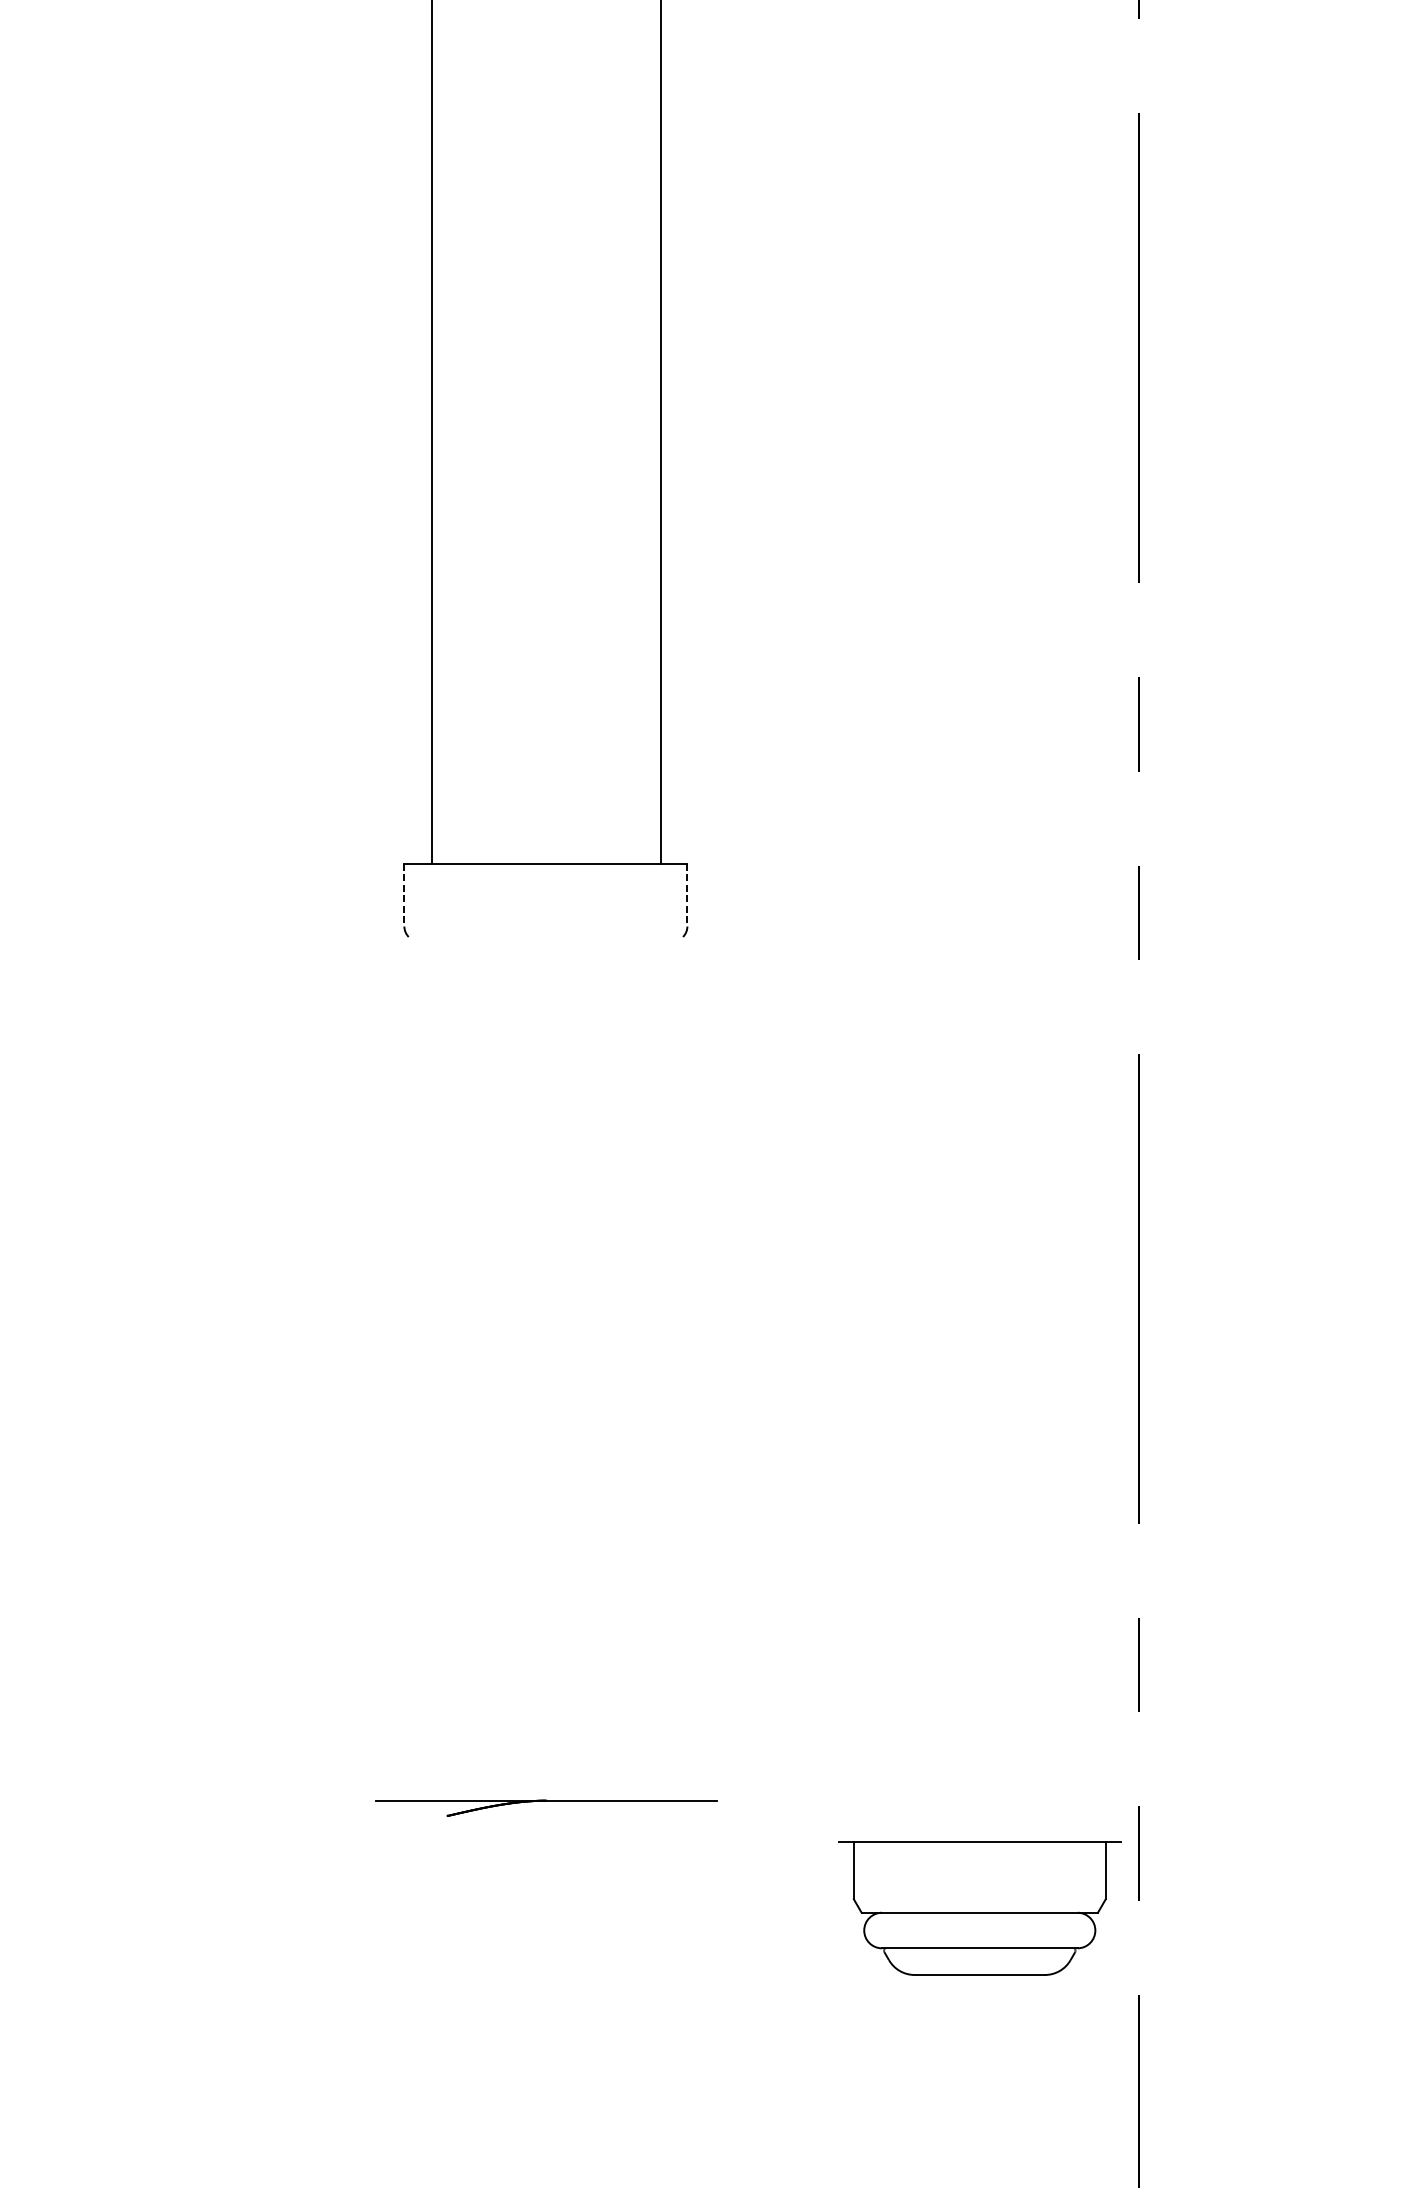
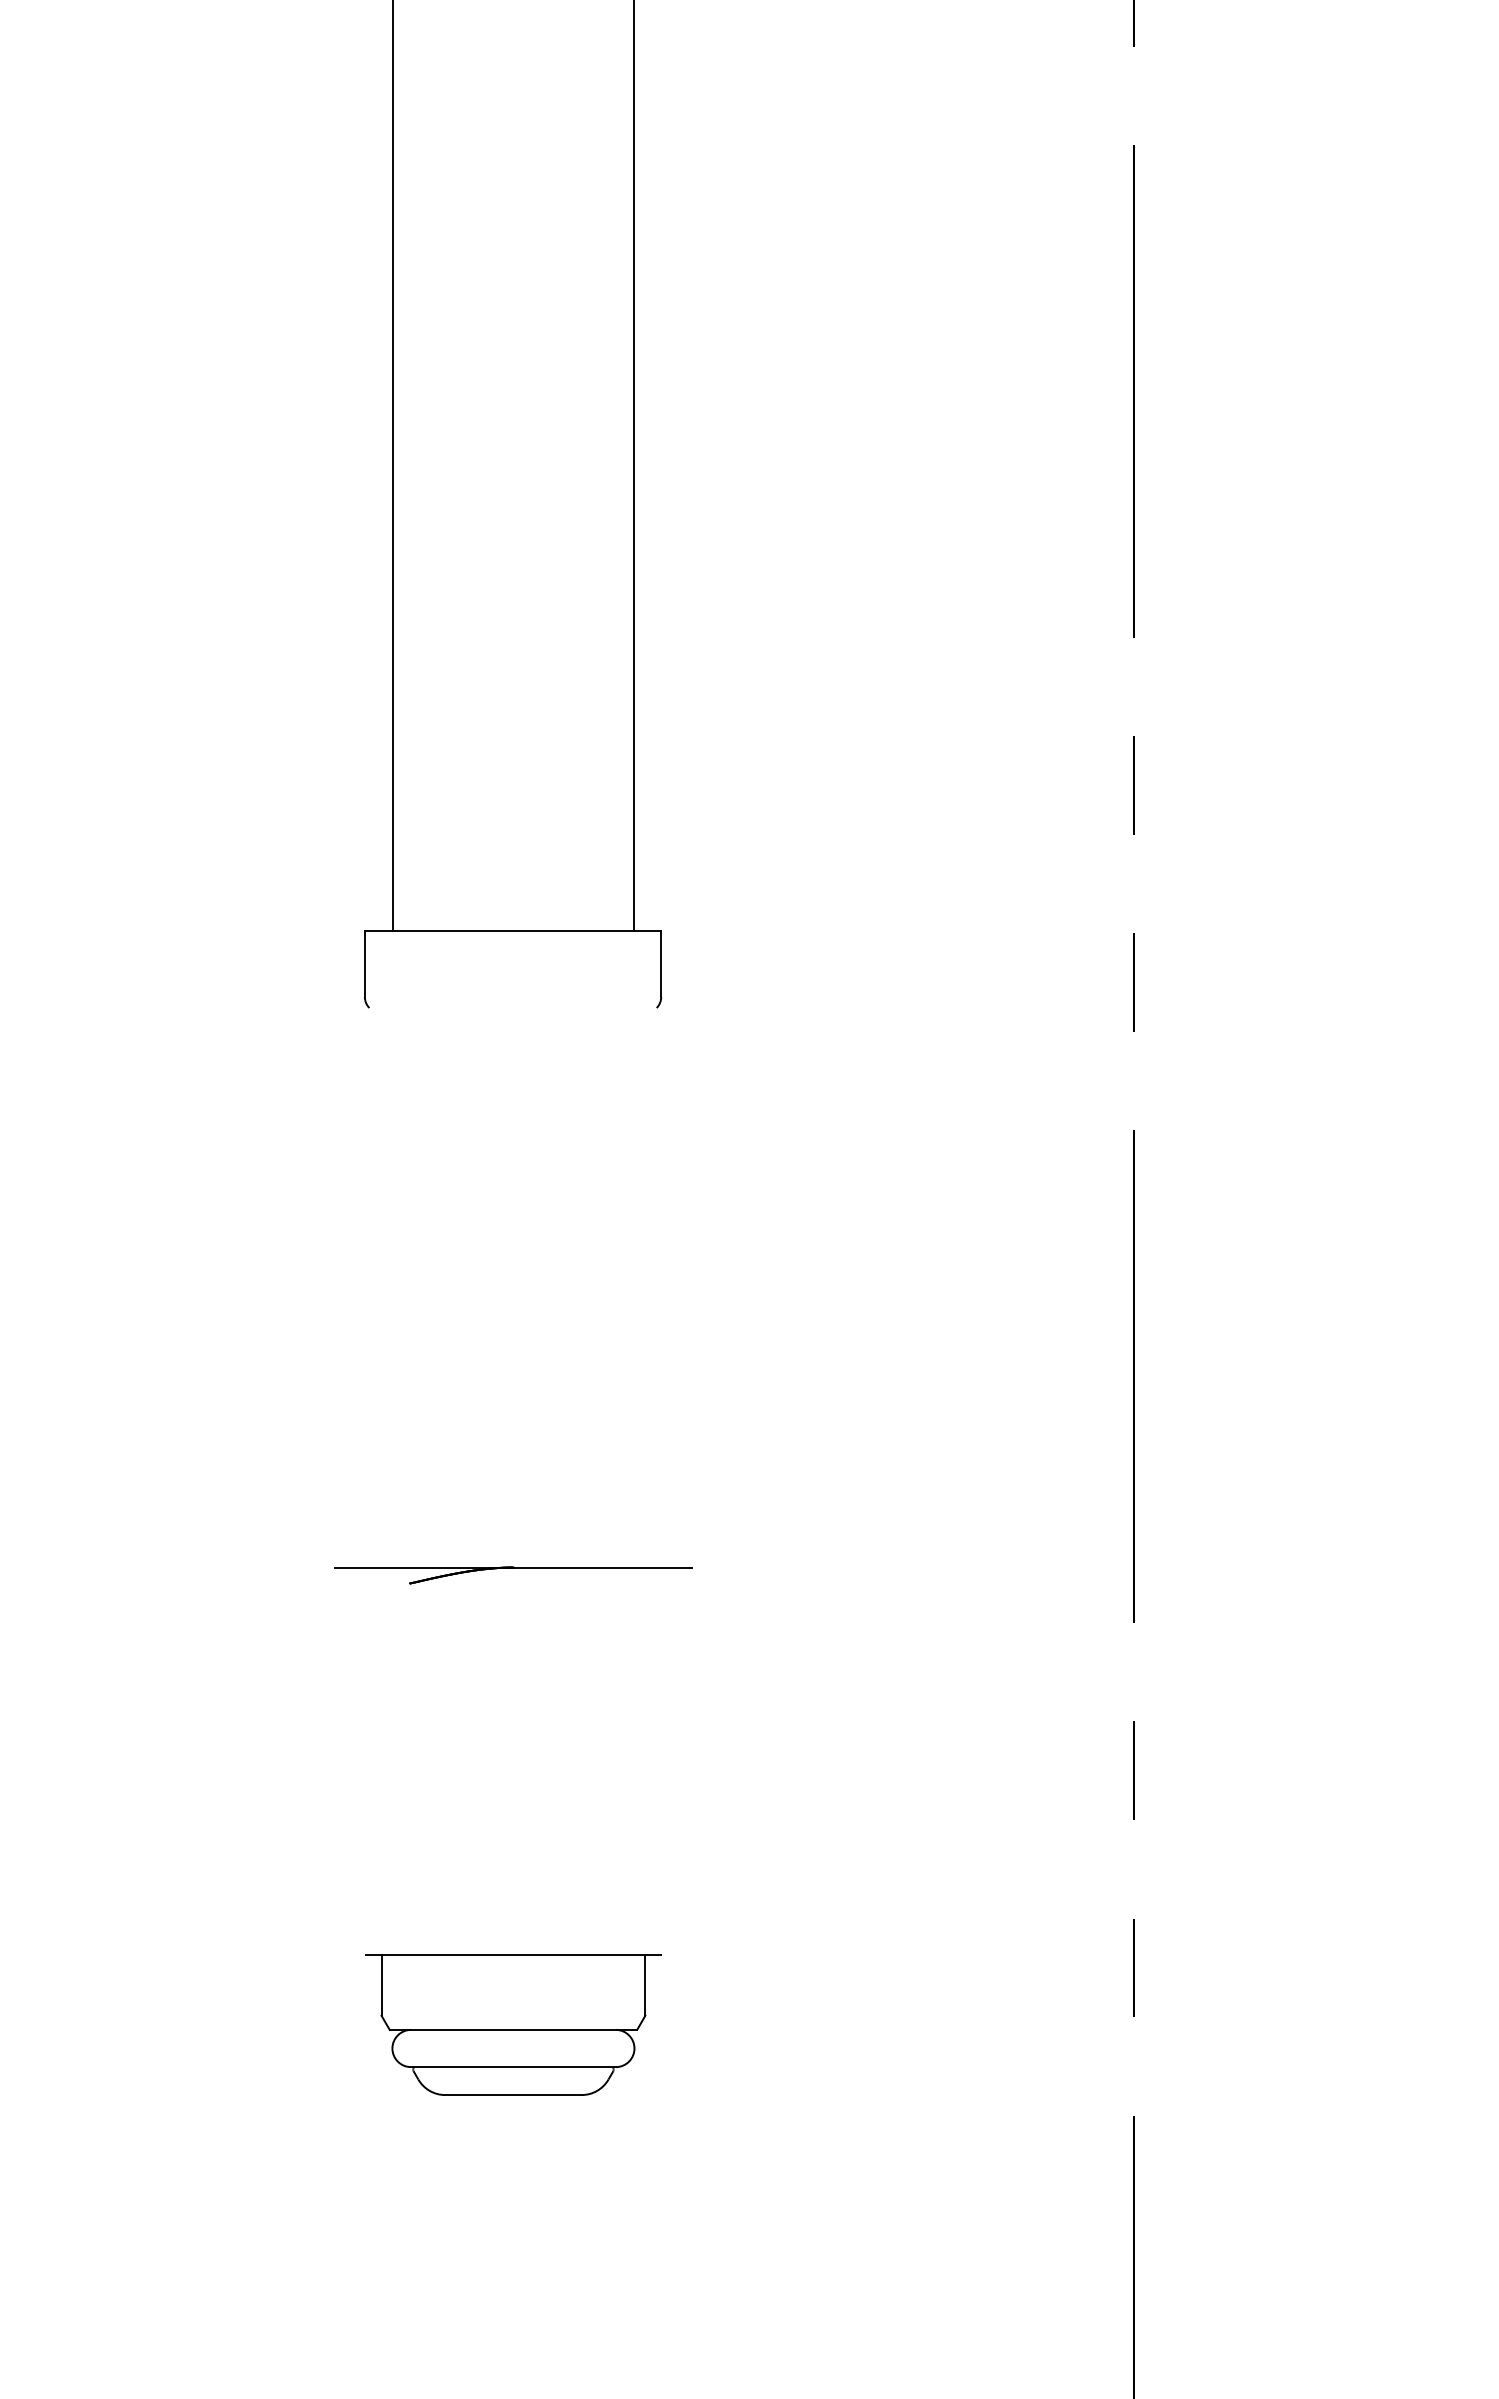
line: (404, 895) -> (364, 964), dashed -> solid
line: (687, 895) -> (661, 964), dashed -> solid
part: (546, 1801) -> (513, 1568), moved
part: (979, 1907) -> (513, 2024), moved

